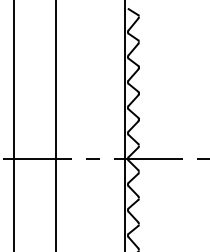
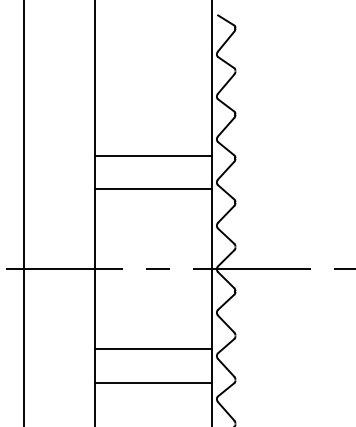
line: (90, 91) -> (153, 155), added
line: (90, 111) -> (153, 188), added
line: (90, 205) -> (153, 348), added
line: (90, 225) -> (153, 382), added

